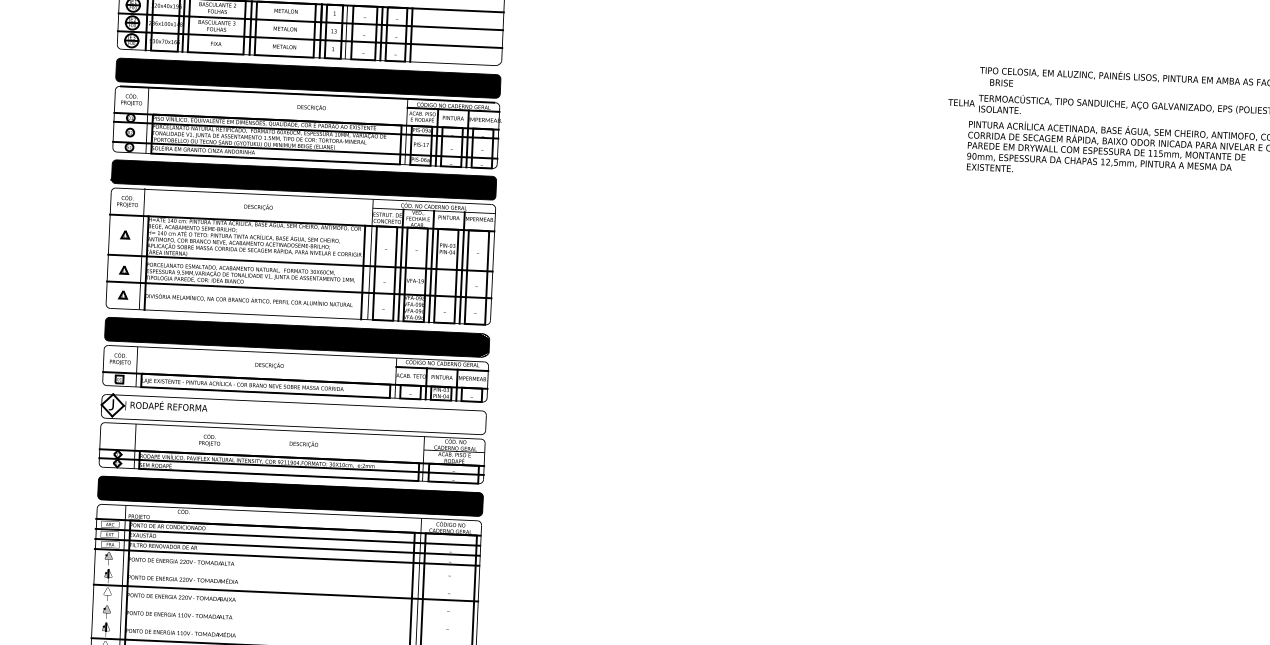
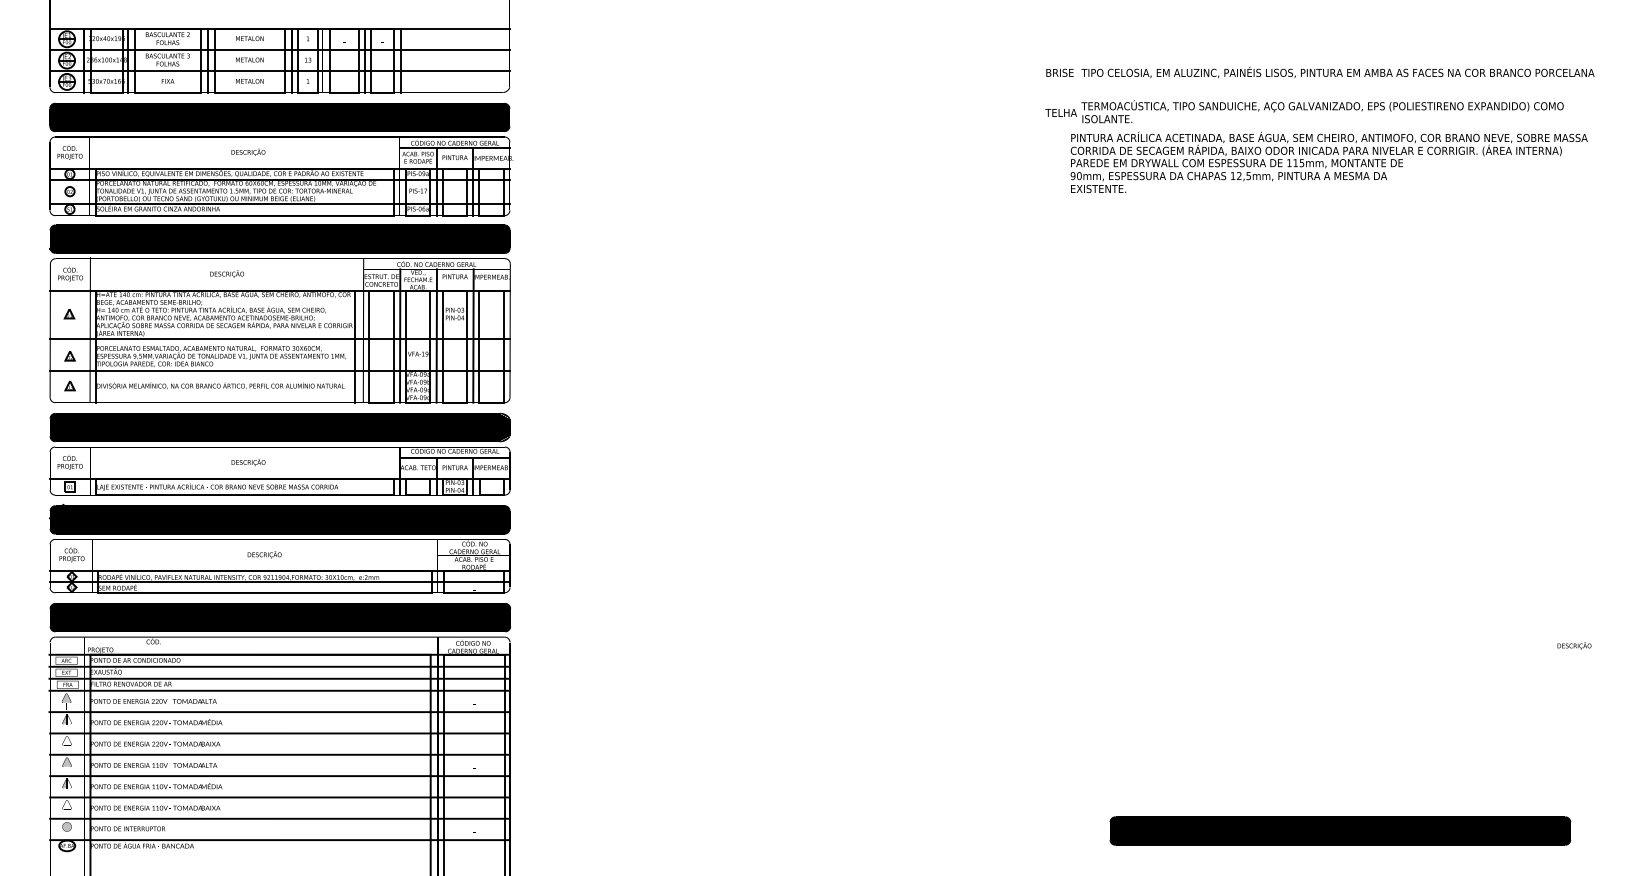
text: (1001, 82) -> (1059, 72), moved
text: (311, 106) -> (248, 151), moved
fill: (294, 414) -> (280, 519), added
text: (209, 439) -> (71, 554), moved
text: (303, 443) -> (264, 554), moved
line: (286, 575) -> (279, 712), added
line: (284, 610) -> (279, 754), added
line: (283, 629) -> (279, 776), added

